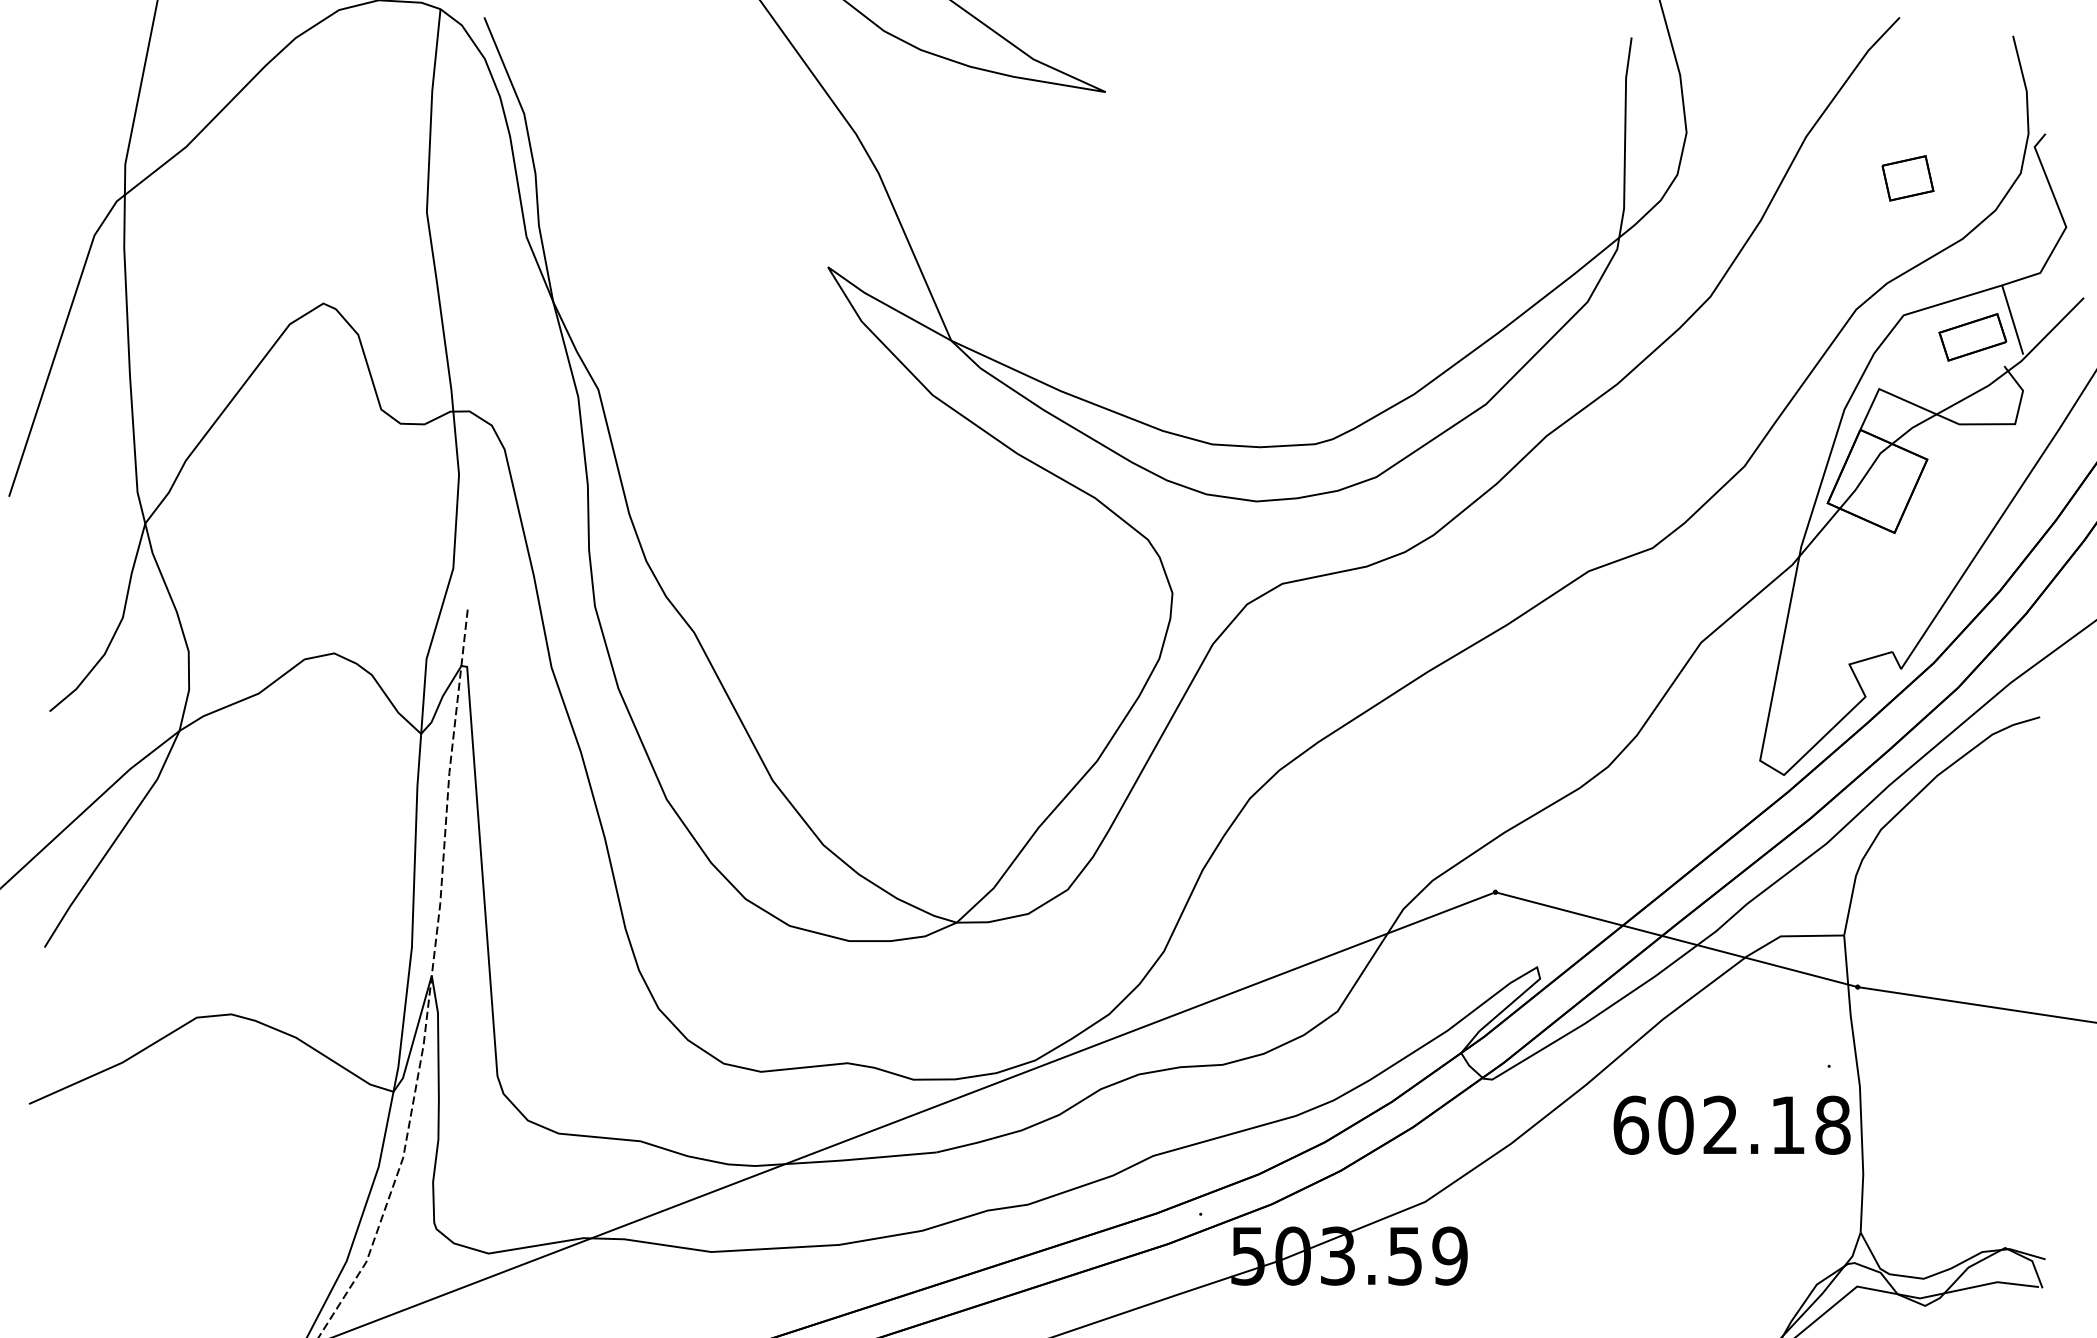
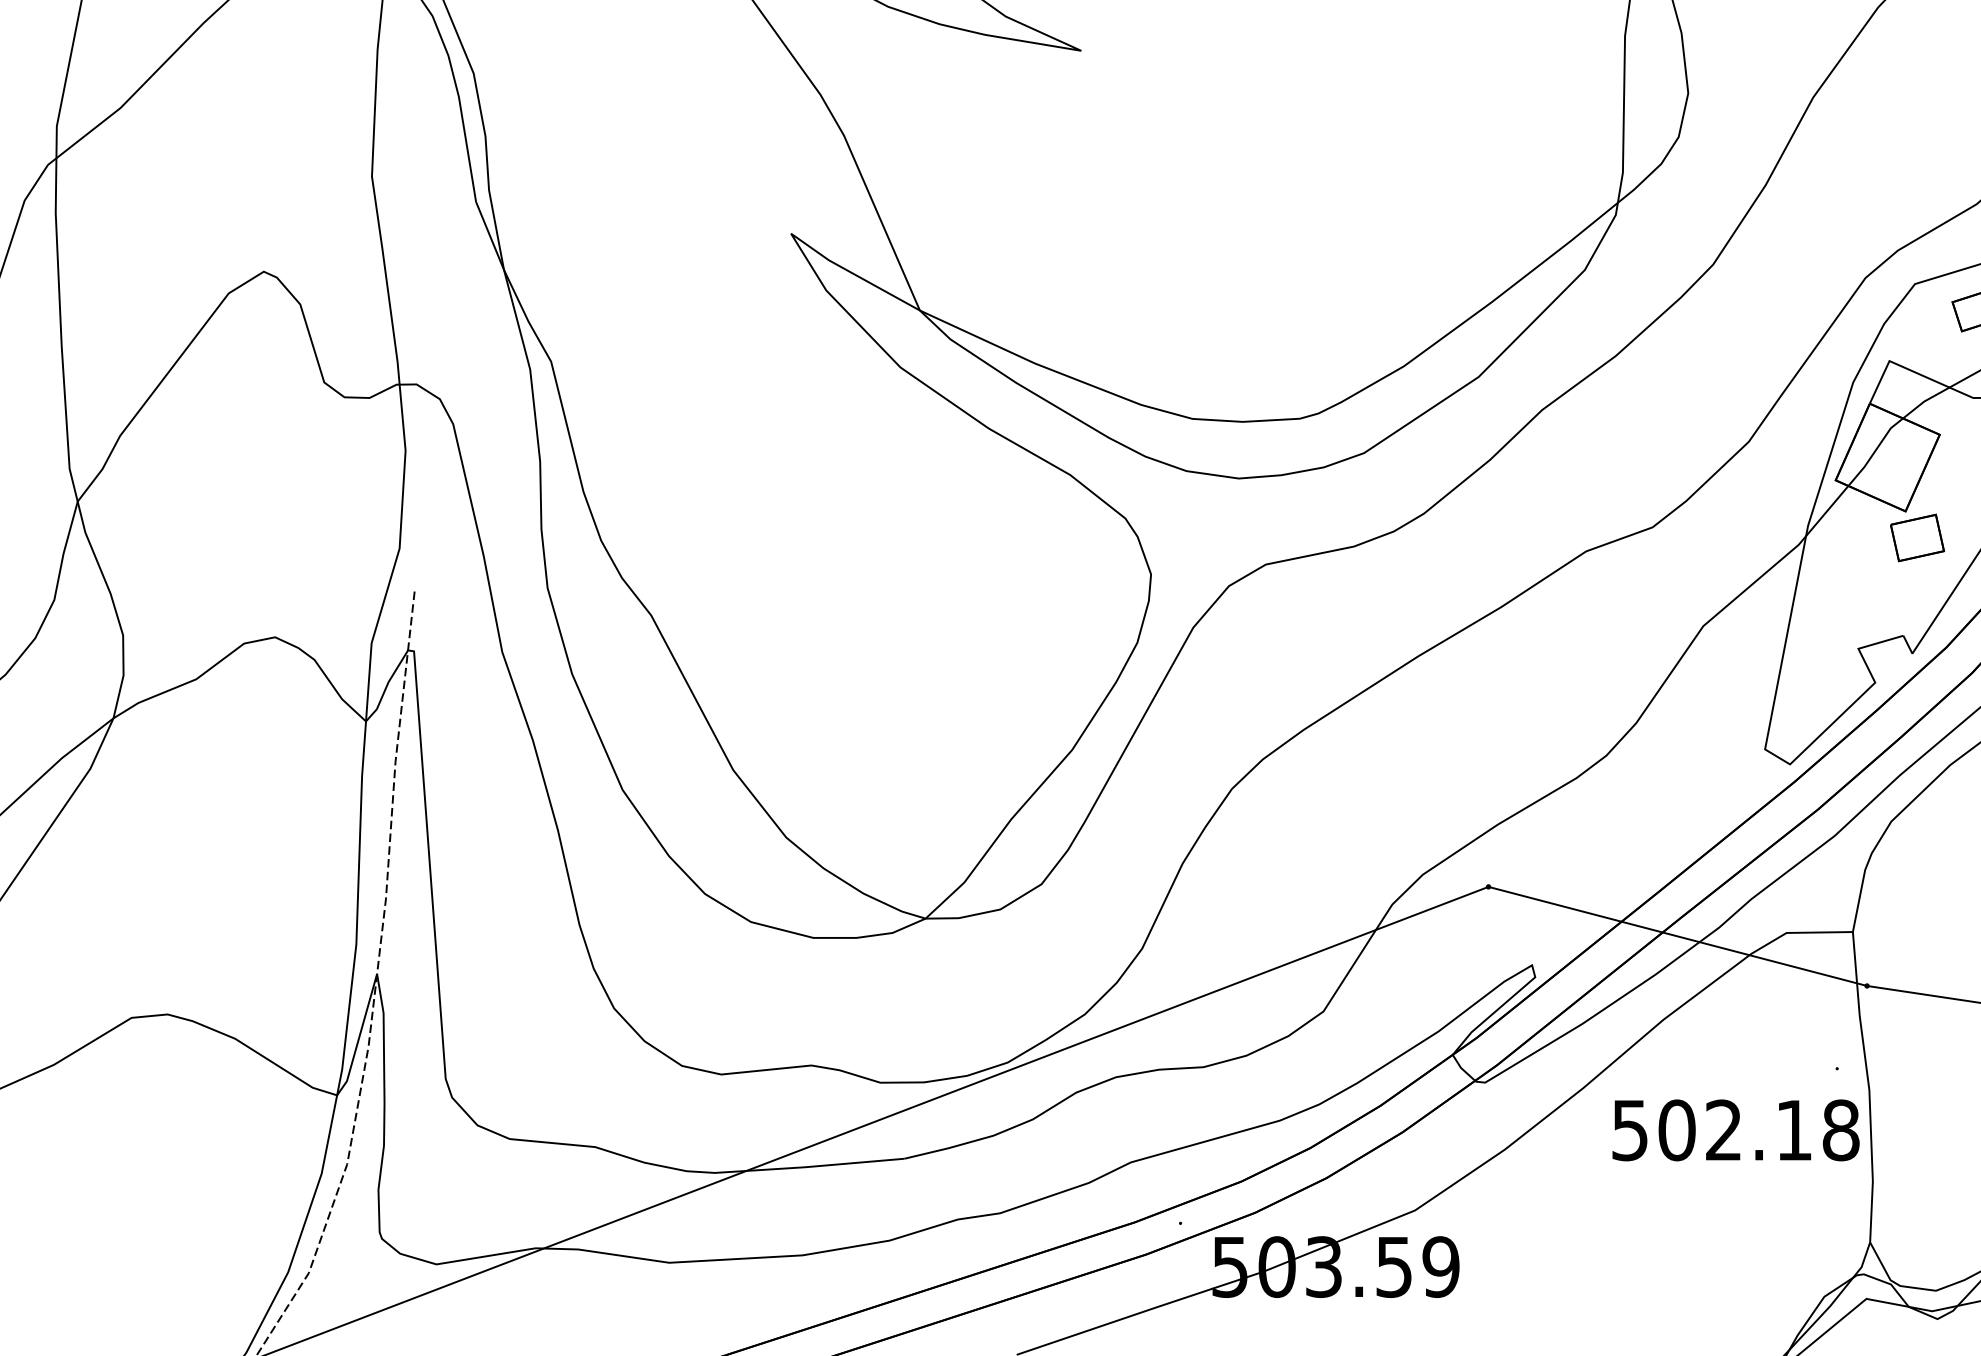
part: (1907, 178) -> (1916, 538), moved
text: (1631, 1124) -> (1630, 1129), 602.18 -> 502.18

